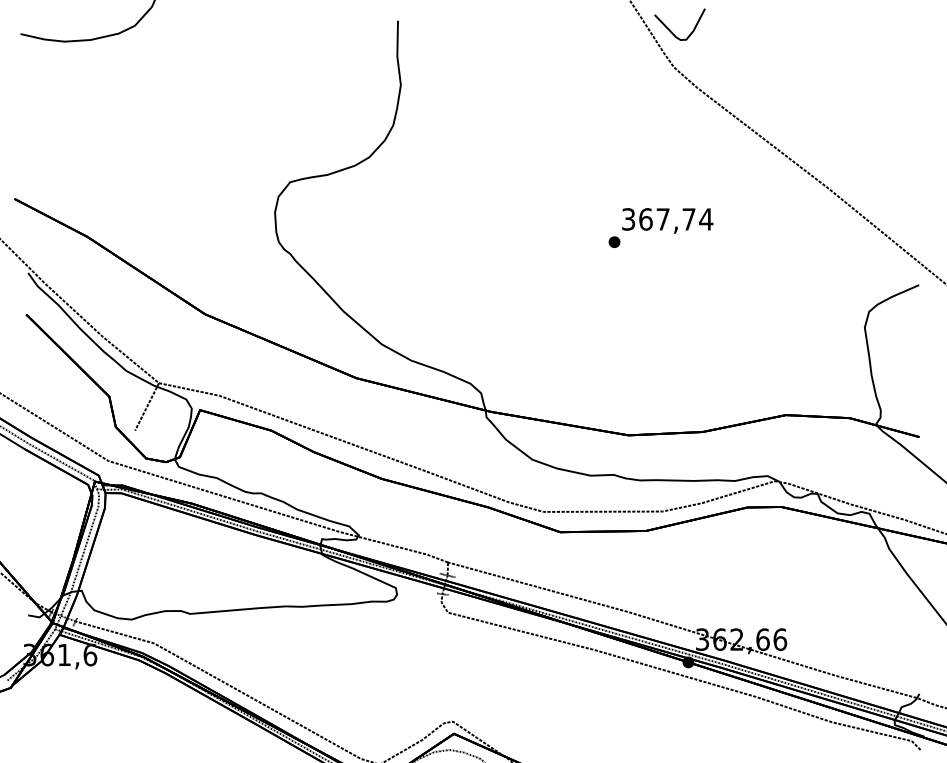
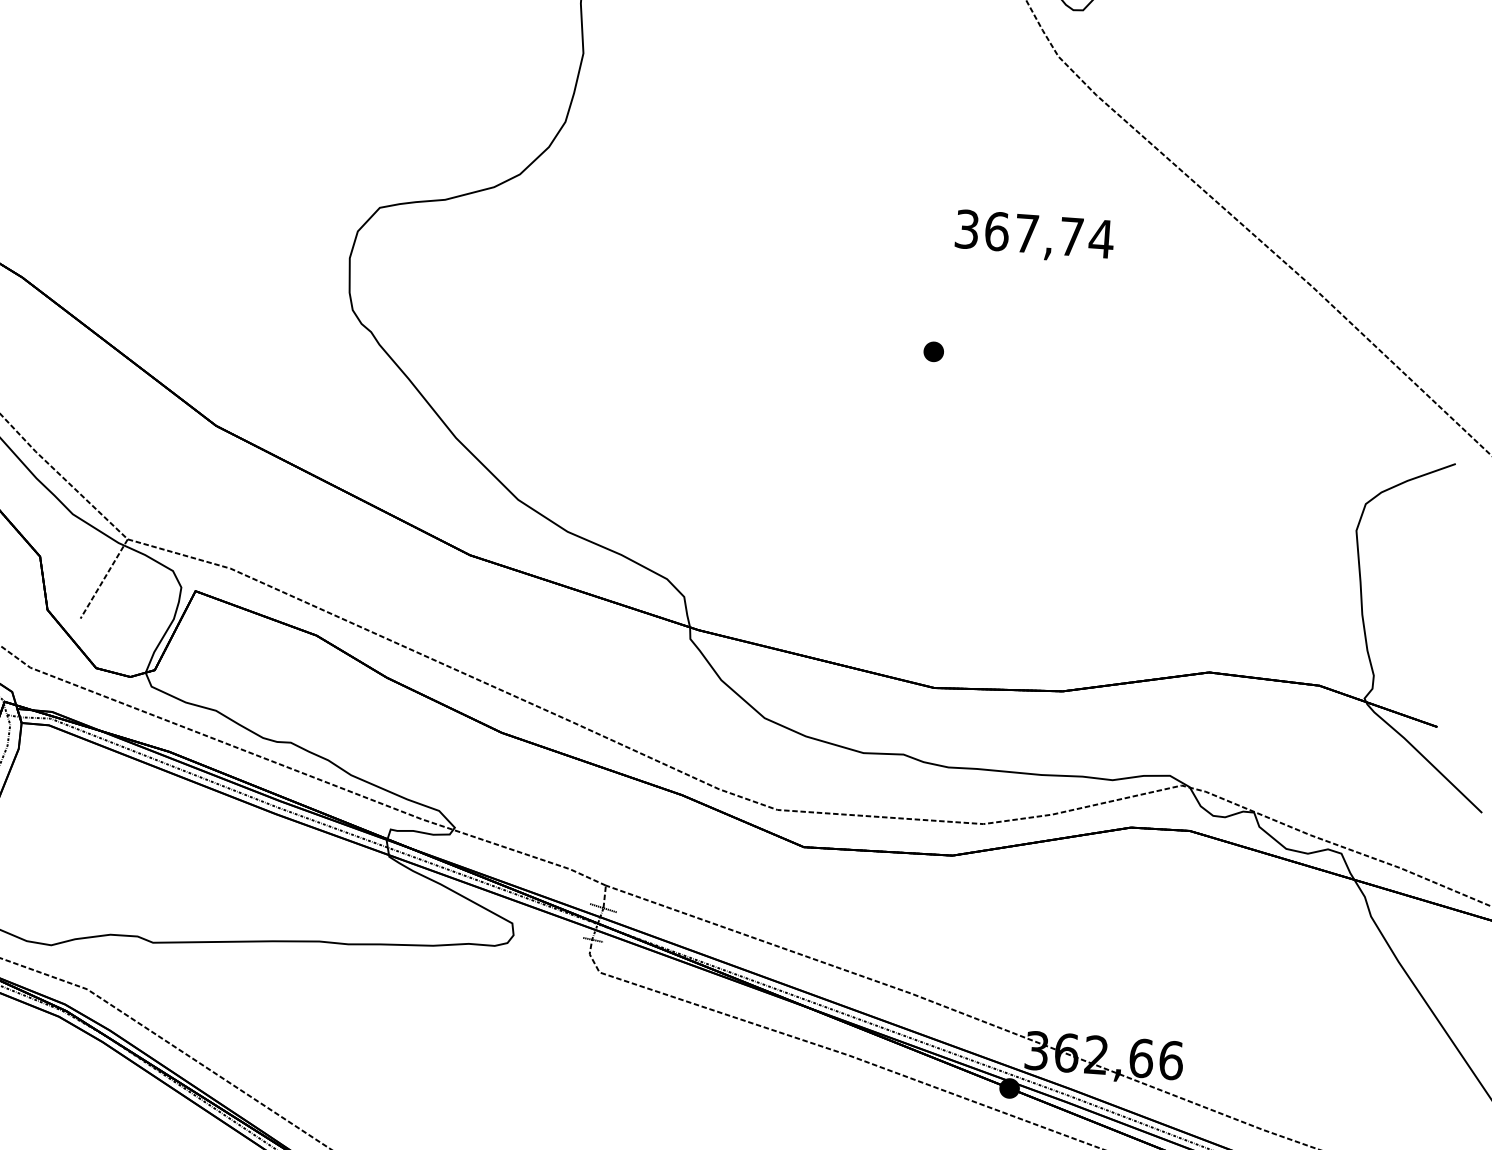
text: (667, 220) -> (1034, 236), moved

